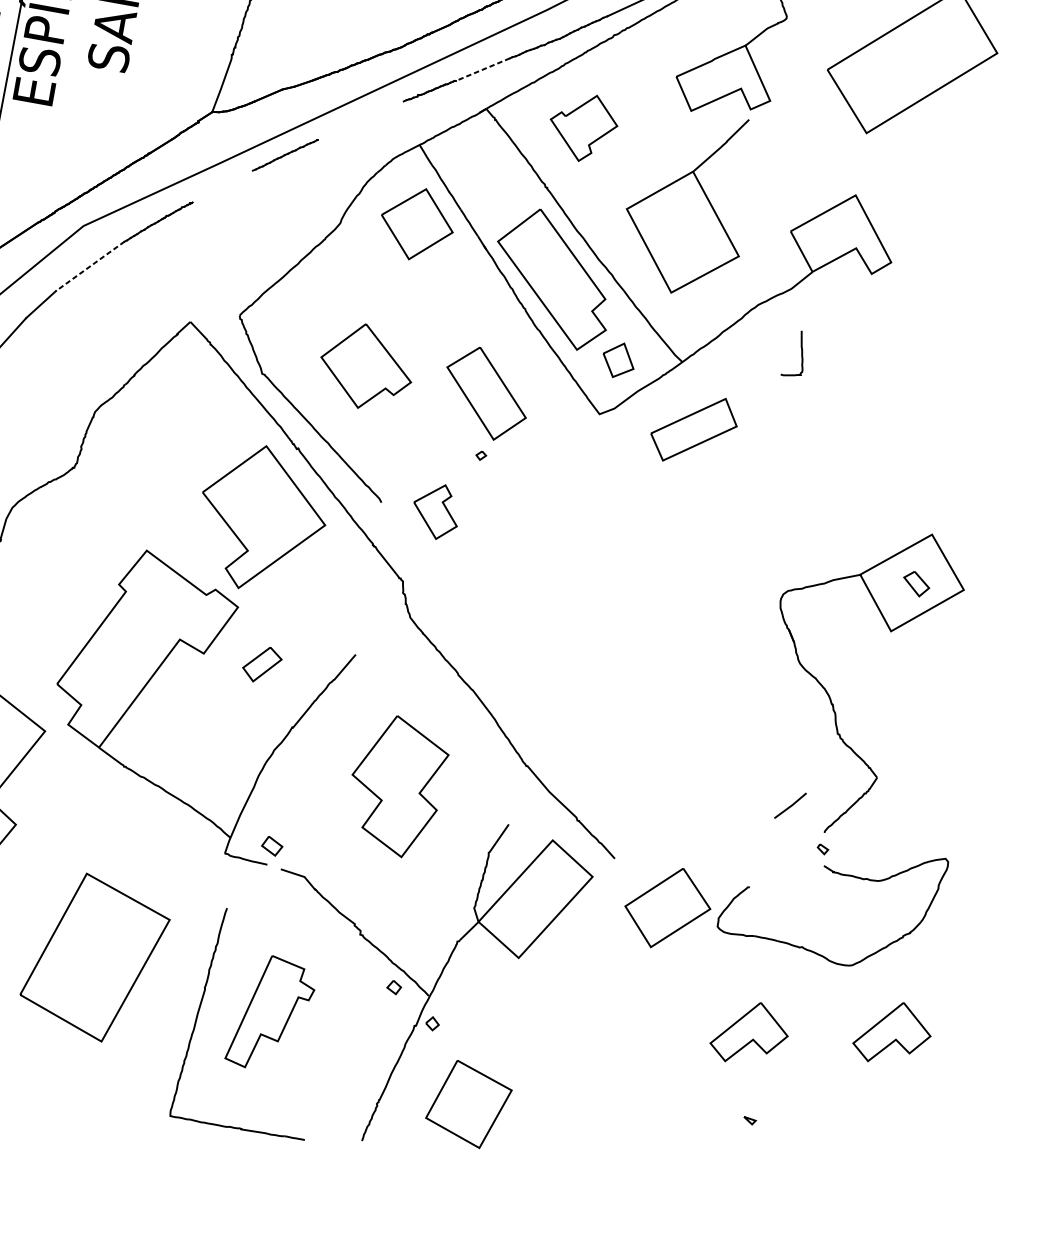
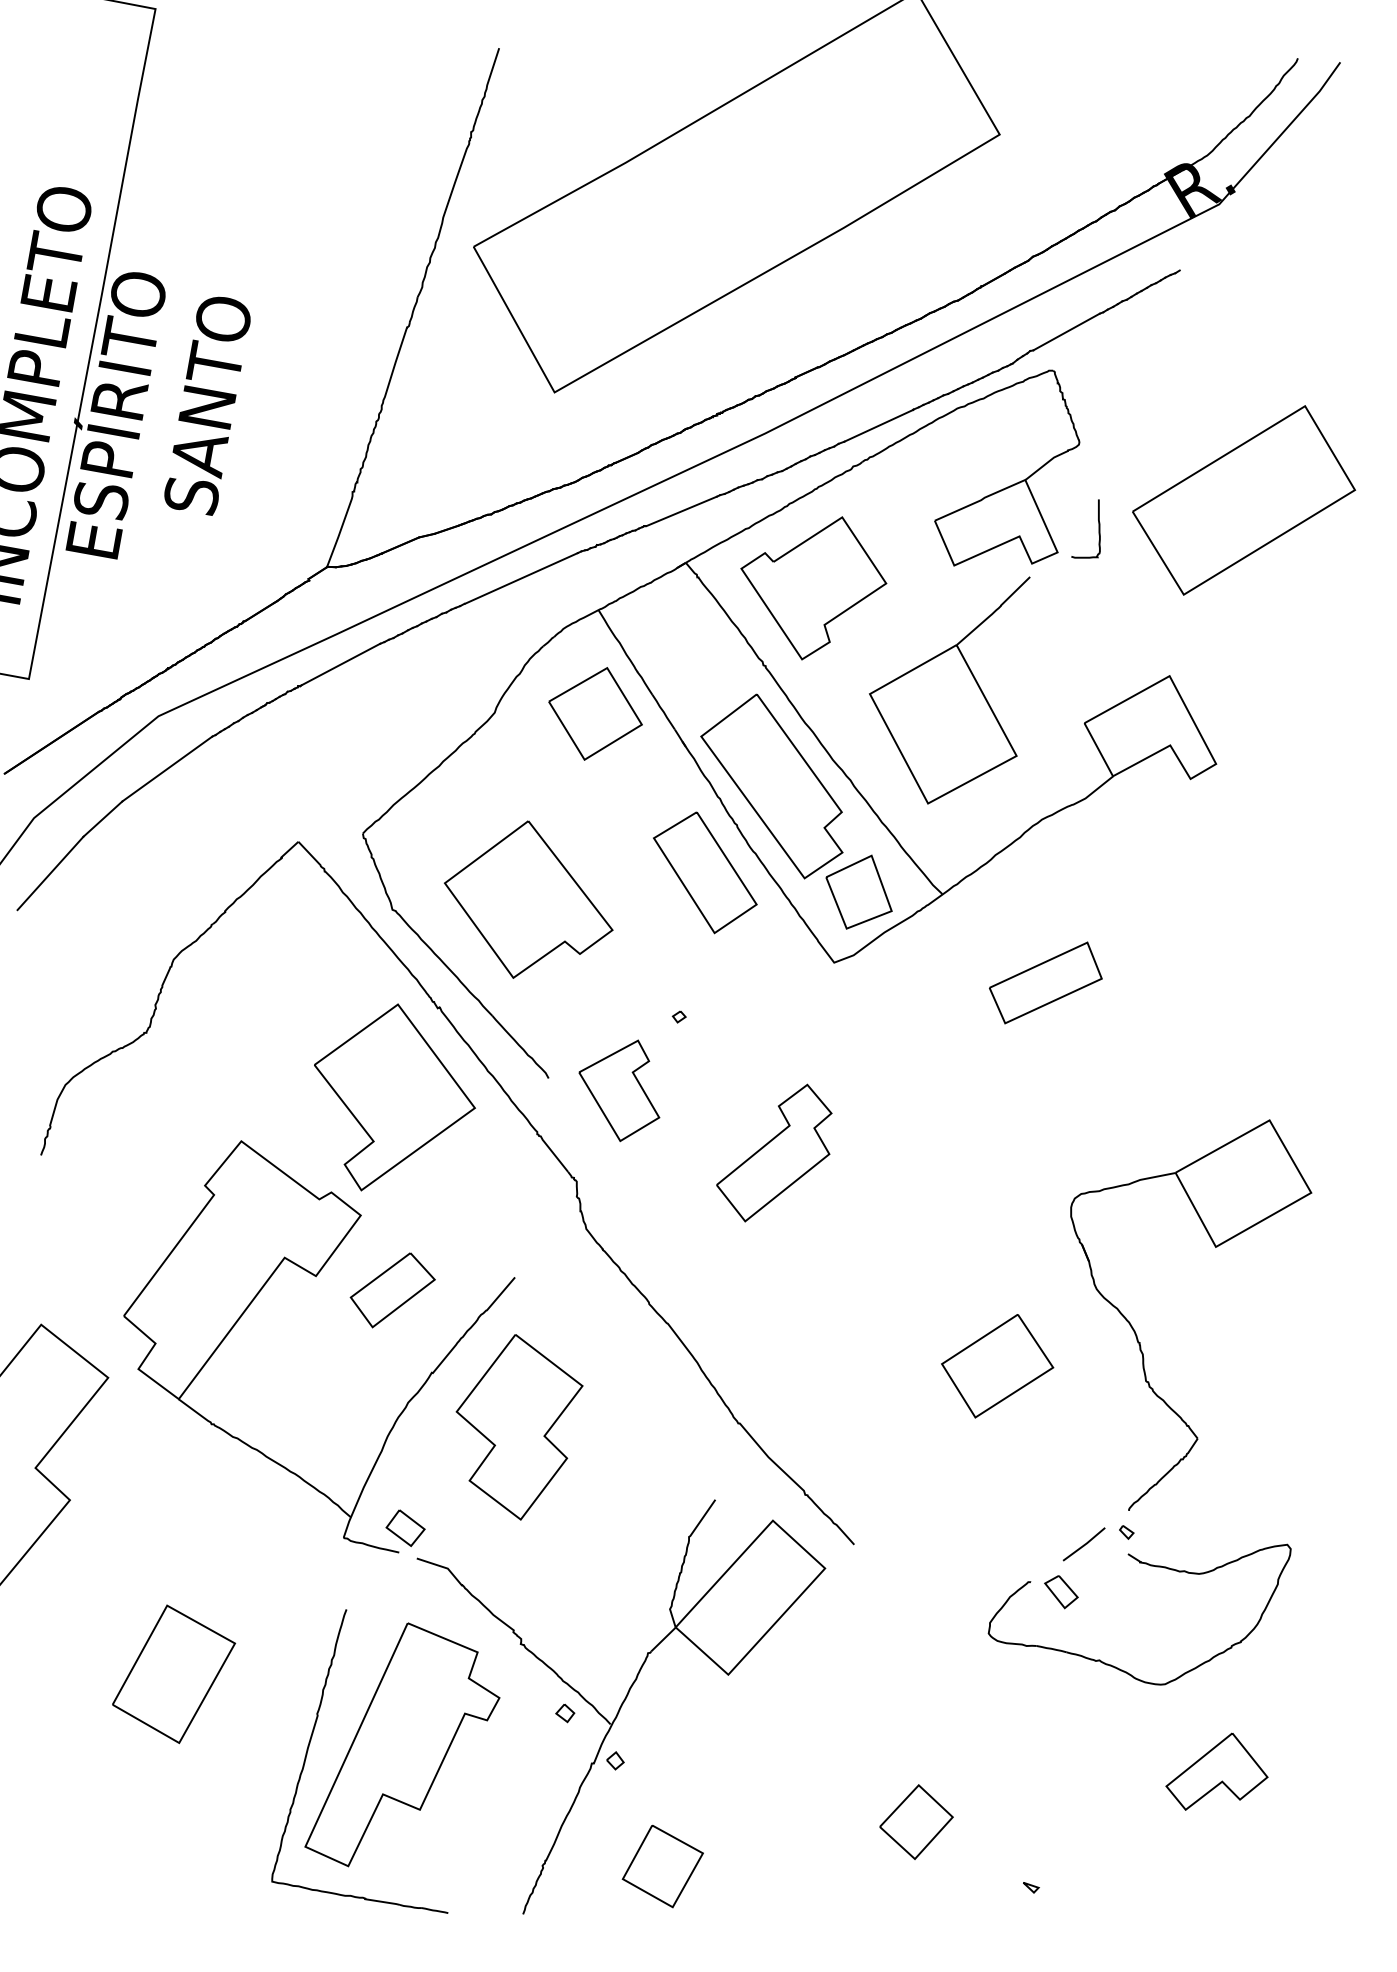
line: (482, 69) -> (681, 511), dashed -> solid
line: (360, 120) -> (521, 578), added
part: (583, 128) -> (813, 588), size x1.67
line: (222, 186) -> (340, 664), added
line: (90, 266) -> (167, 769), dashed -> solid
curve: (801, 353) -> (1098, 528), moved
part: (618, 359) -> (858, 891), size x1.67
part: (366, 365) -> (528, 899), size x1.43
part: (486, 393) -> (705, 872), moved
part: (693, 429) -> (1045, 982), moved
part: (435, 511) -> (619, 1090), size x1.43
part: (553, 559) -> (774, 1152), added
part: (916, 584) -> (1061, 1592), moved
part: (262, 664) -> (392, 1290), size x1.67
part: (400, 786) -> (519, 1427), moved
line: (789, 805) -> (1083, 1544), moved
part: (272, 846) -> (405, 1528), size x1.43
part: (667, 908) -> (997, 1366), moved
part: (95, 957) -> (174, 1674), size x0.62
part: (269, 1011) -> (402, 1744), size x1.67
part: (748, 1031) -> (1029, 1771), removed
part: (662, 1070) -> (916, 1821), added
part: (468, 1104) -> (662, 1866), size x0.71

